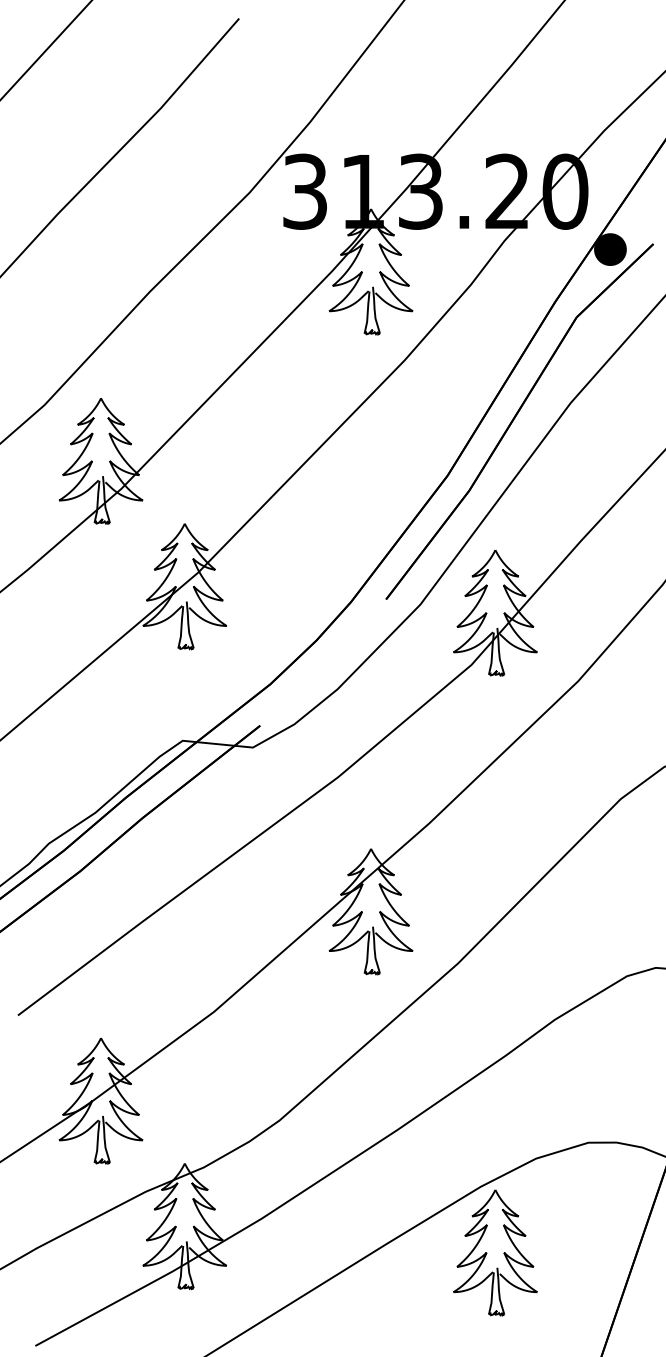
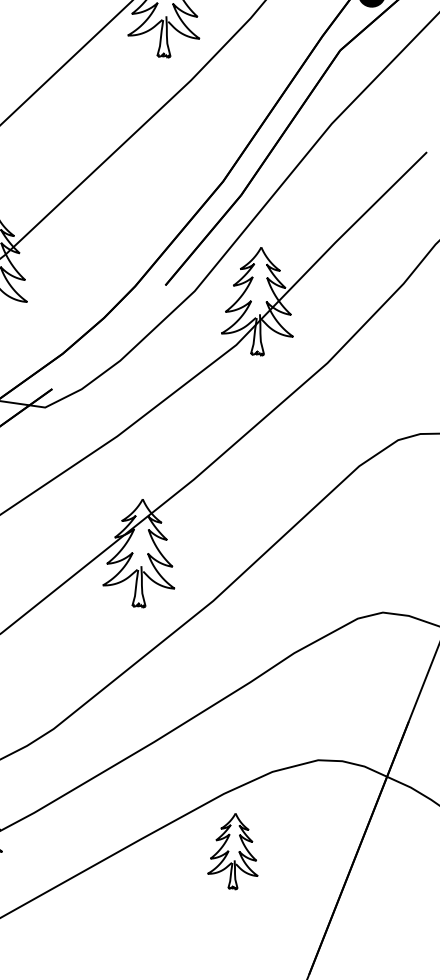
part: (495, 1252) -> (233, 850), size x0.7

